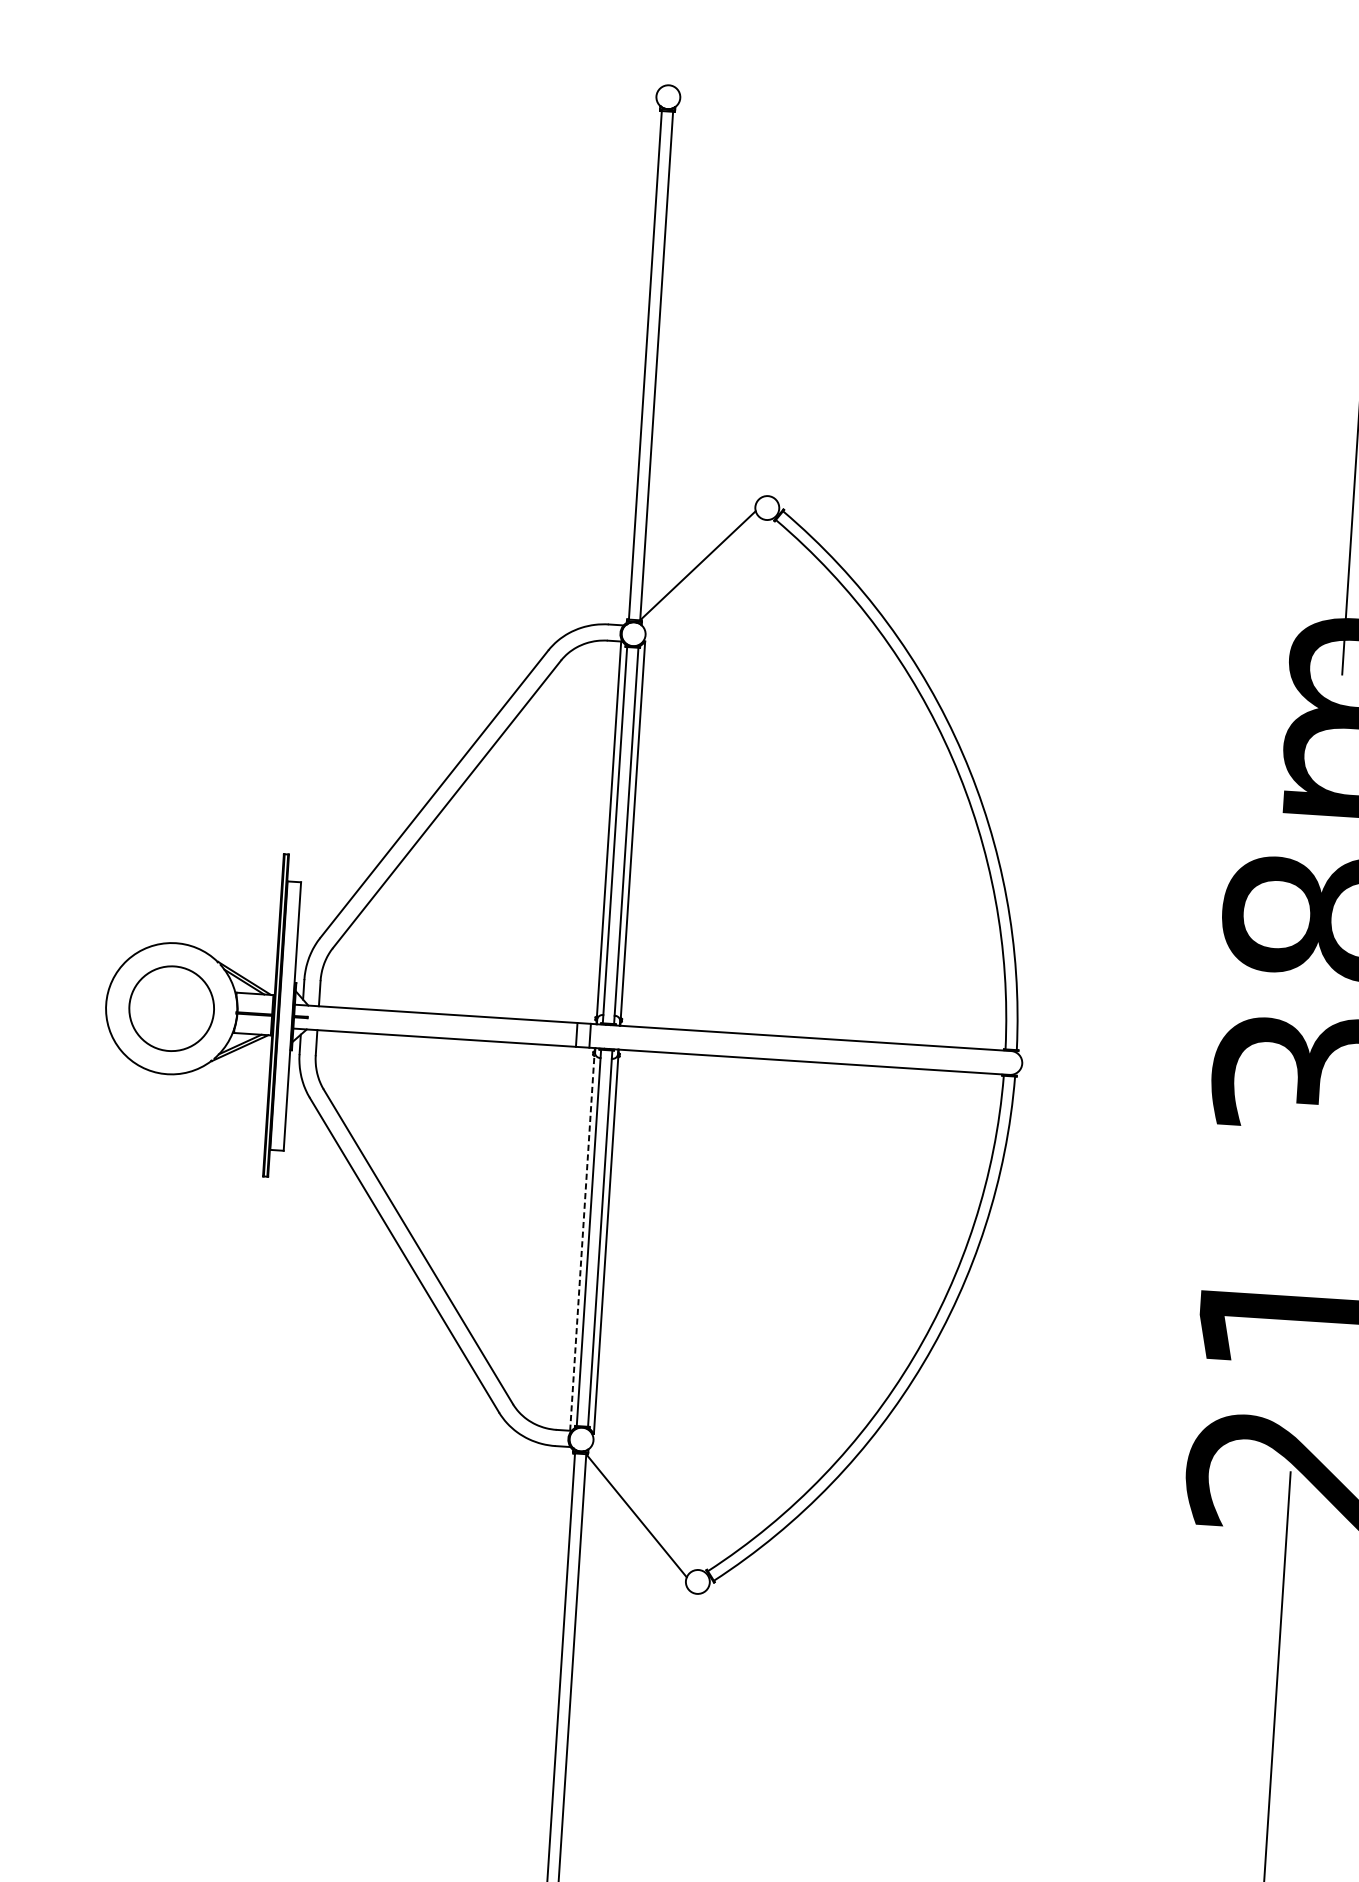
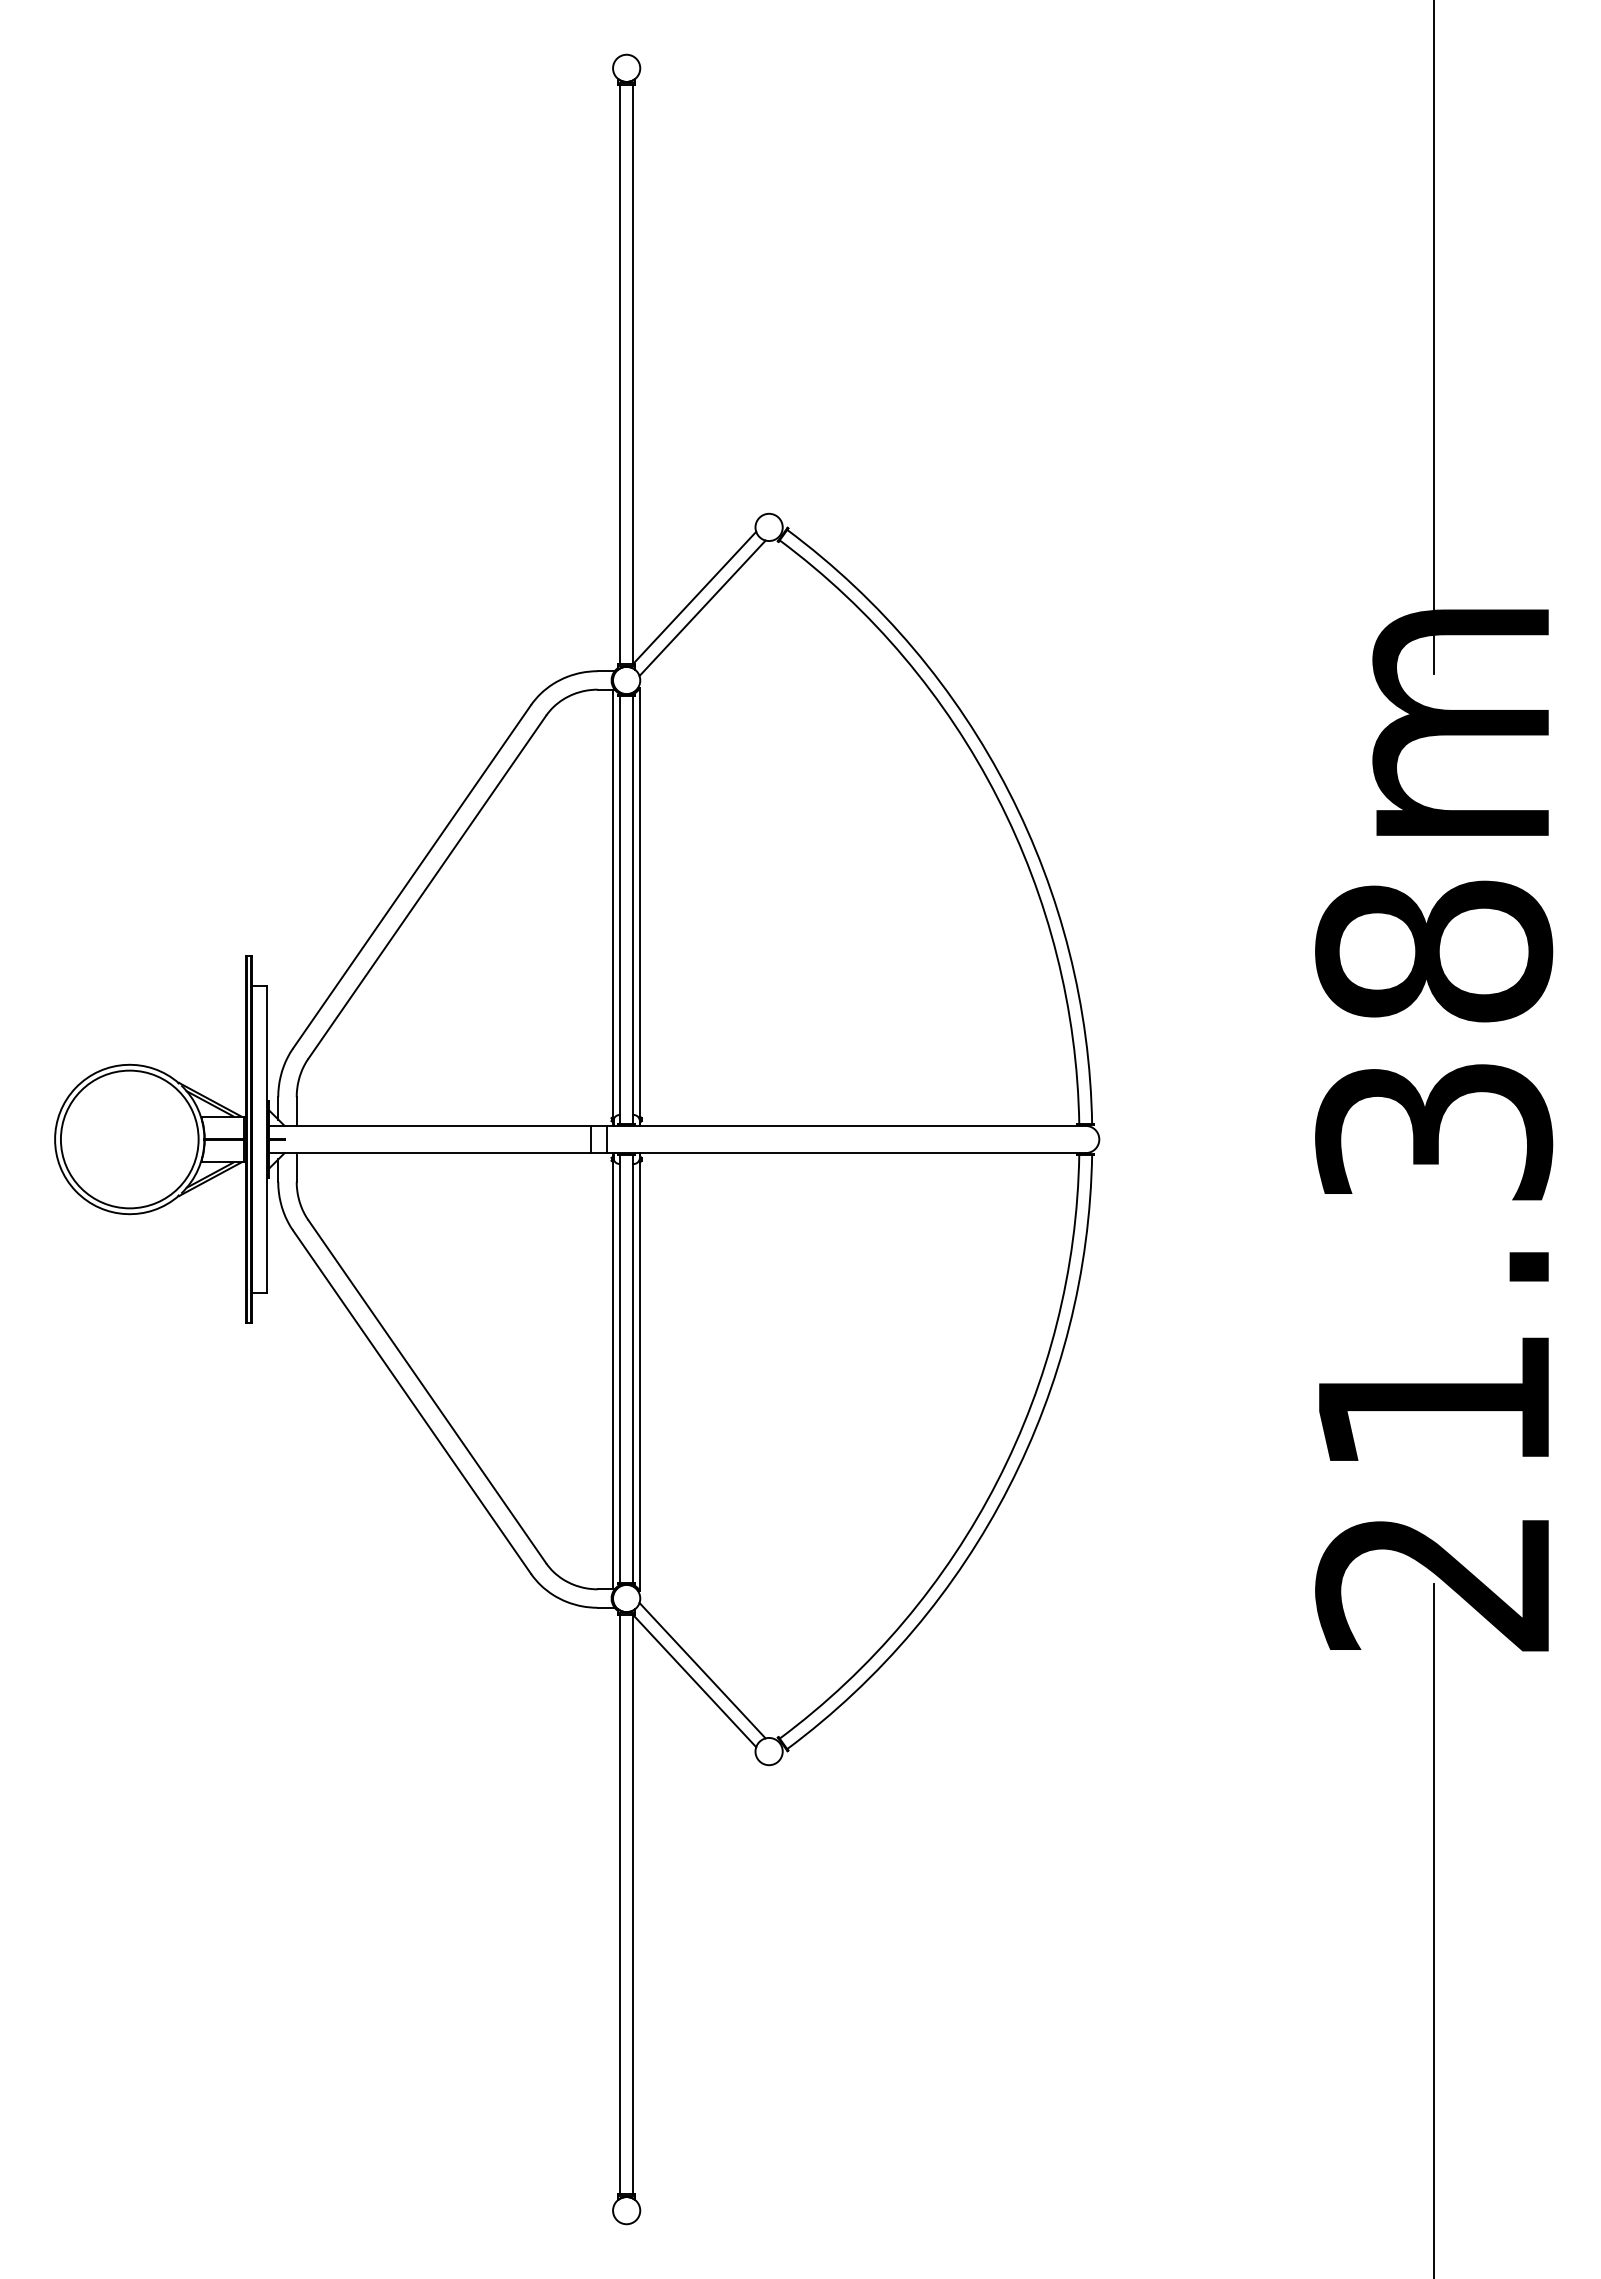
line: (704, 575) -> (702, 608), added
circle: (171, 1008) -> (129, 1139), size x1.43
line: (582, 1238) -> (613, 1370), dashed -> solid
line: (644, 1507) -> (702, 1670), added

